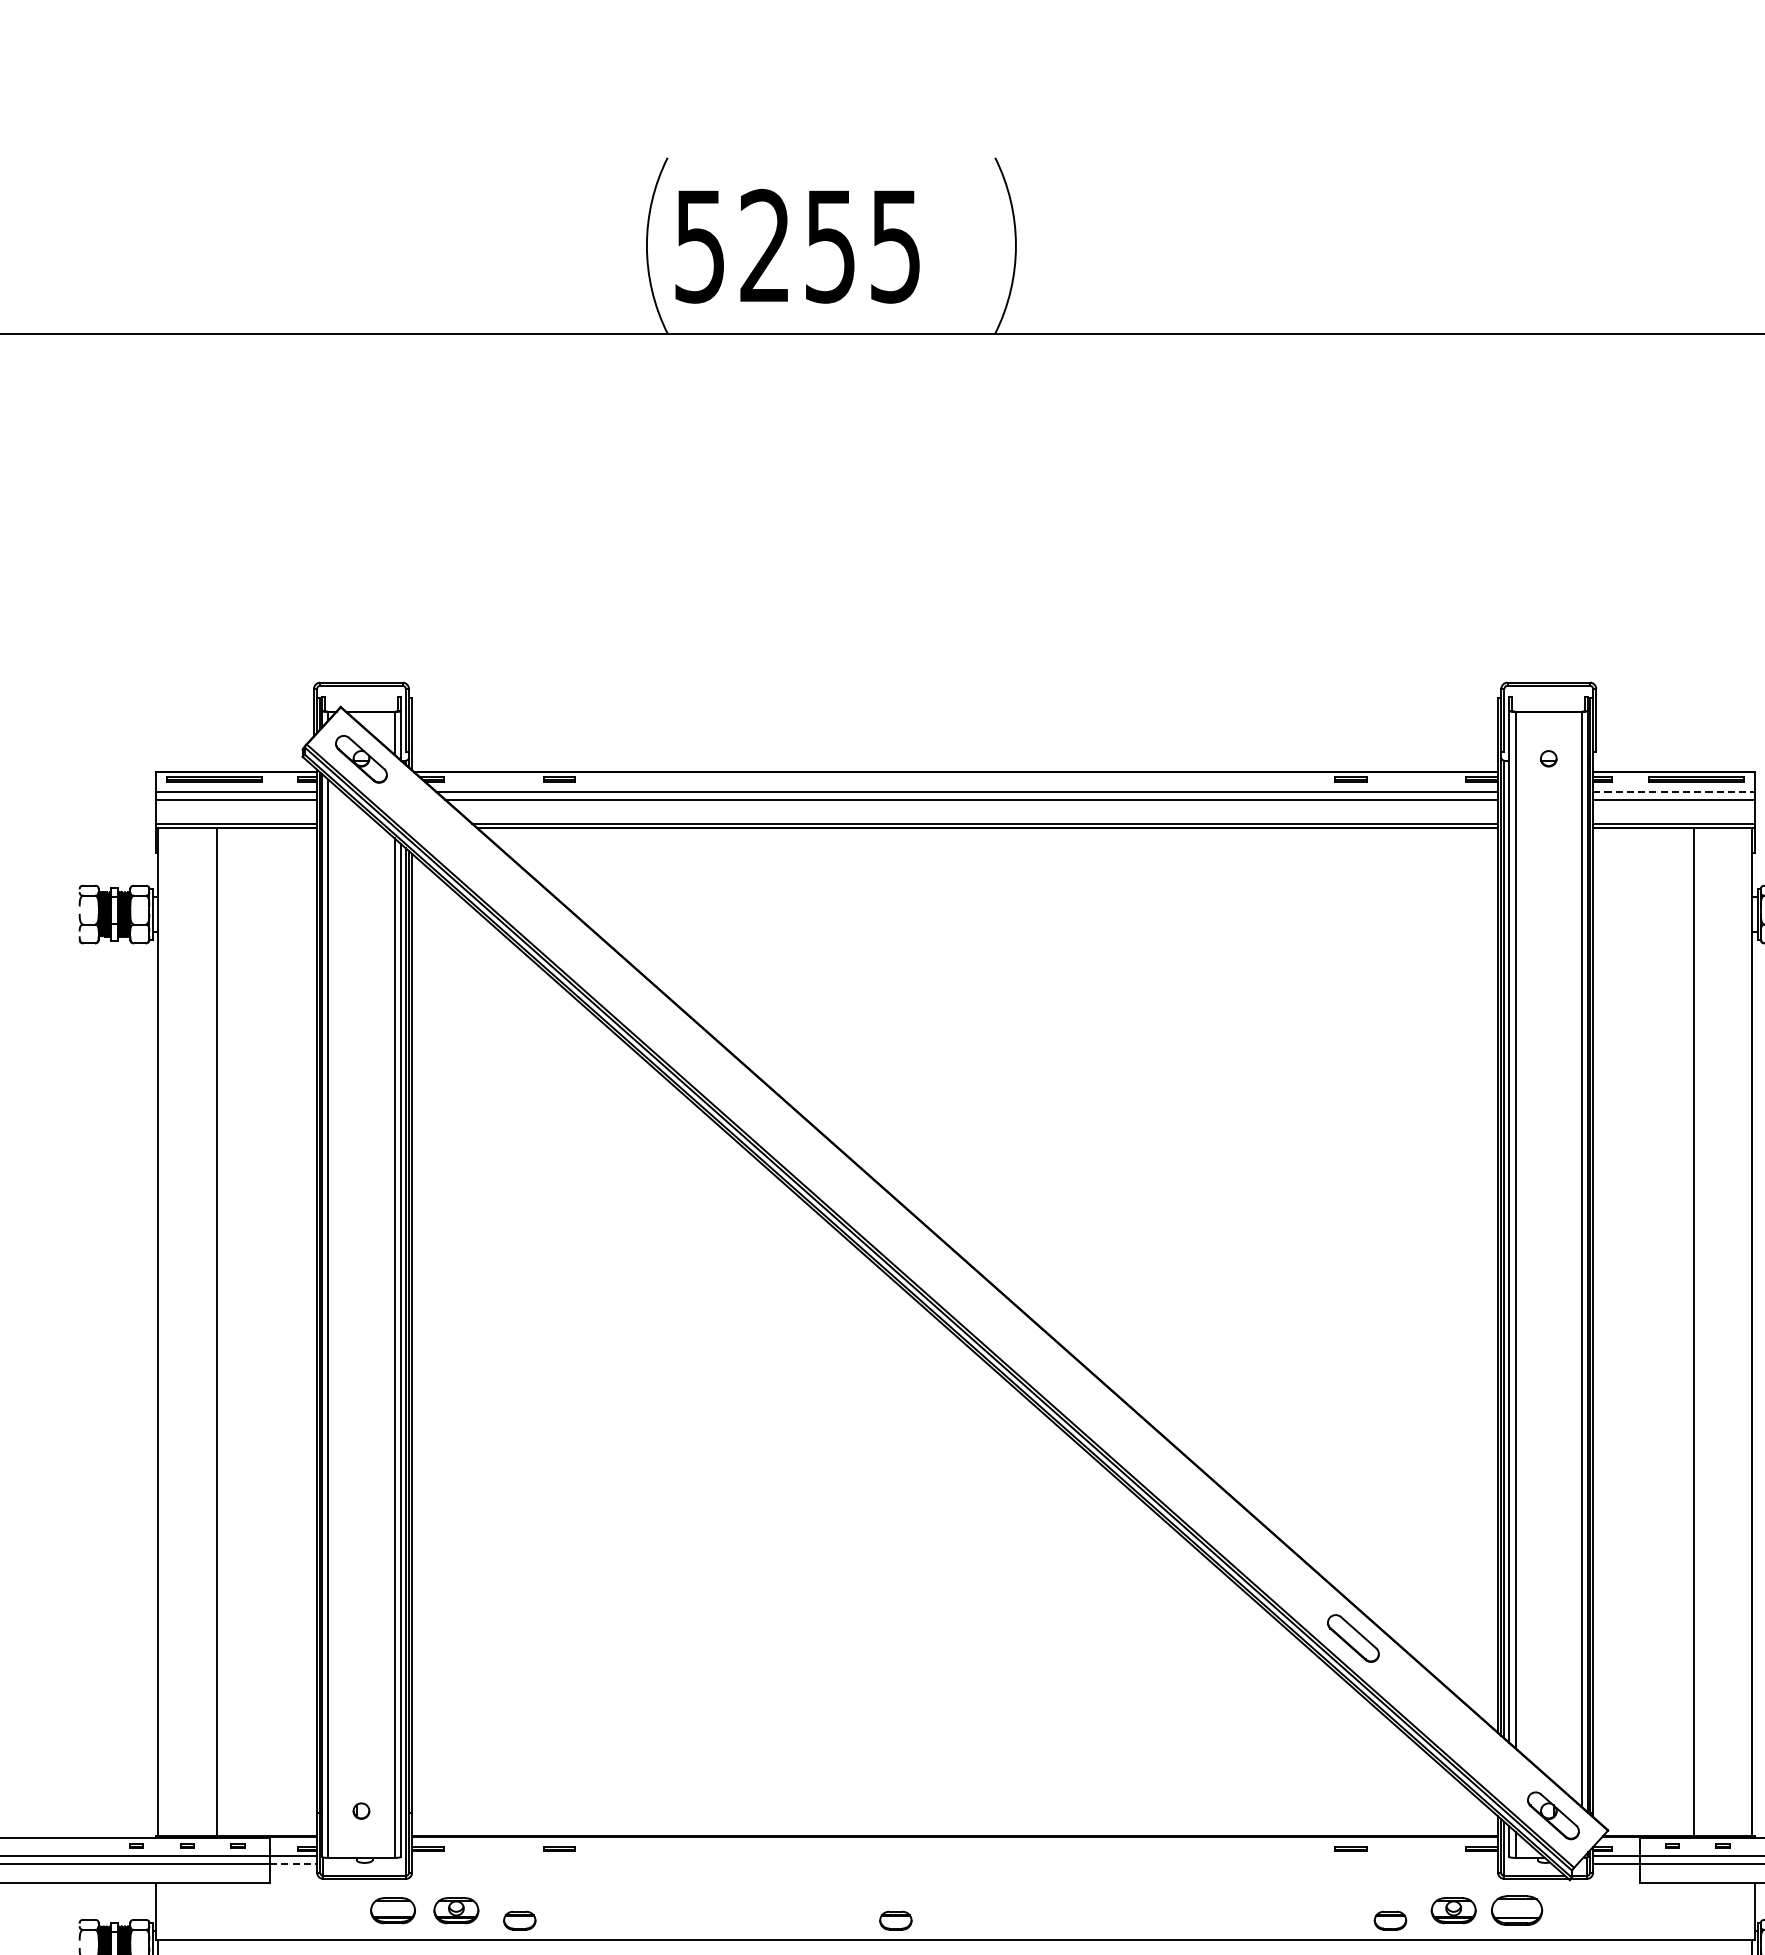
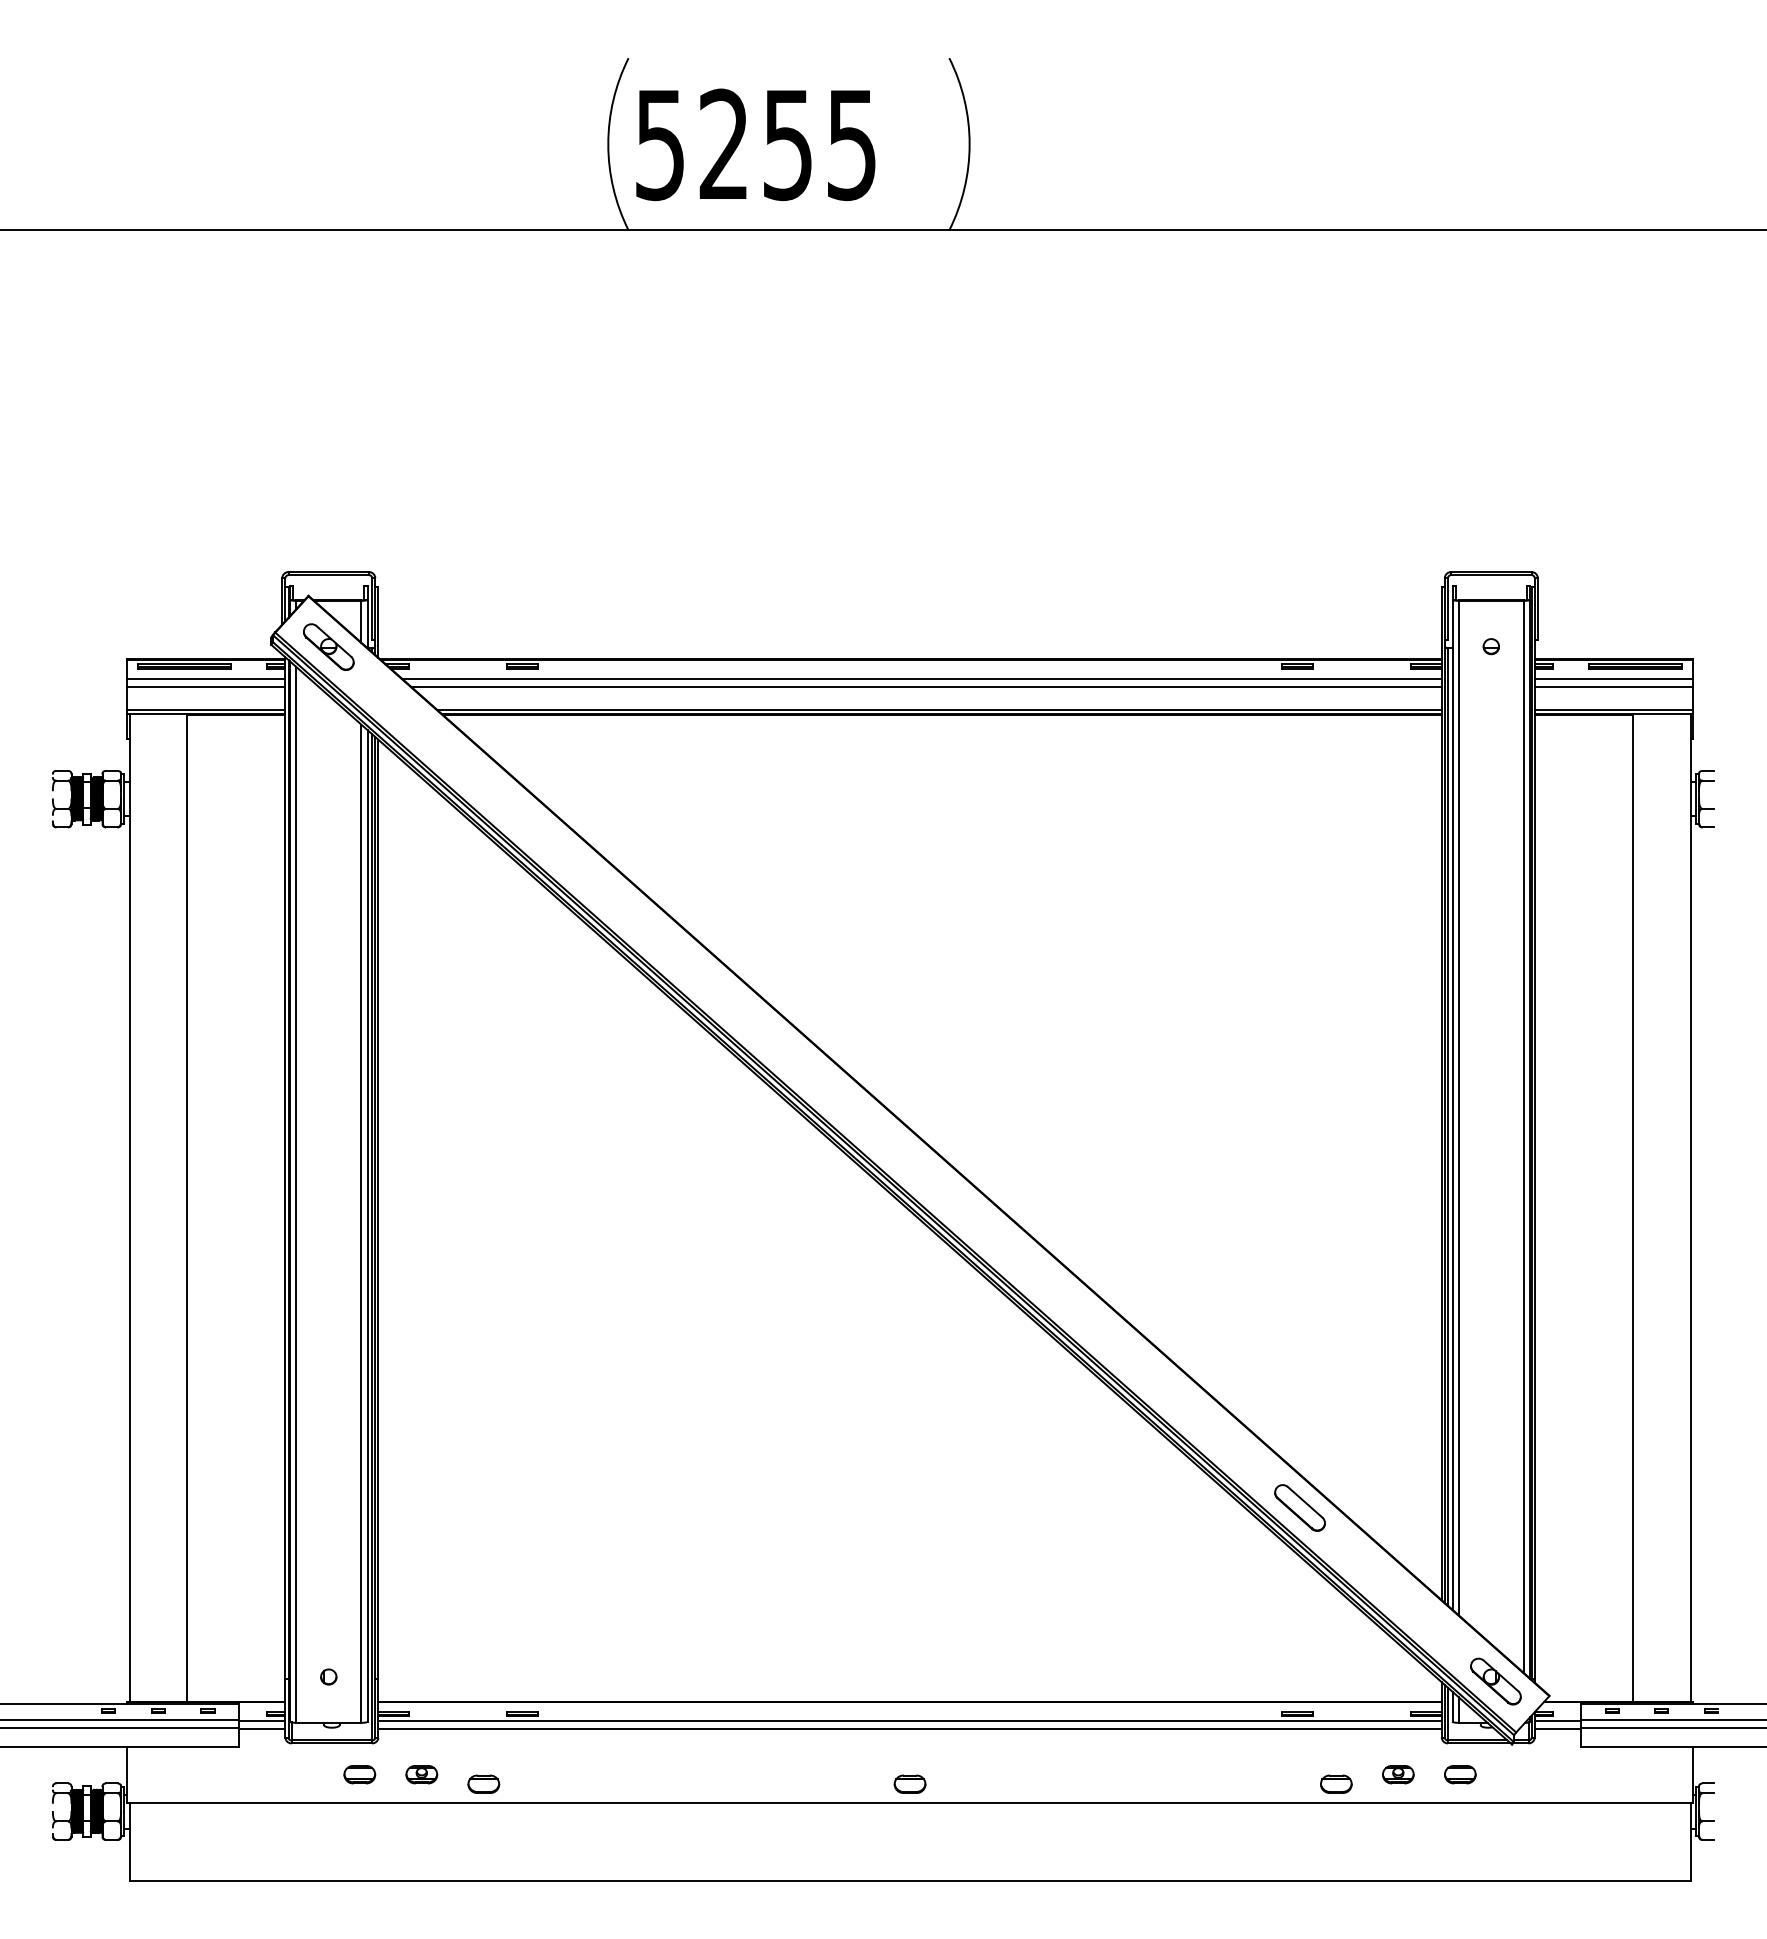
line: (1674, 791) -> (1614, 678), dashed -> solid
line: (954, 1856) -> (909, 1721), added
line: (293, 1863) -> (262, 1728), dashed -> solid
line: (954, 1863) -> (909, 1728), added
part: (392, 1910) -> (359, 1774), size x0.71
part: (456, 1910) -> (421, 1774), size x0.71
part: (1453, 1910) -> (1398, 1774), size x0.71
part: (1517, 1910) -> (1460, 1774), size x0.62
part: (895, 1919) -> (909, 1783), moved

